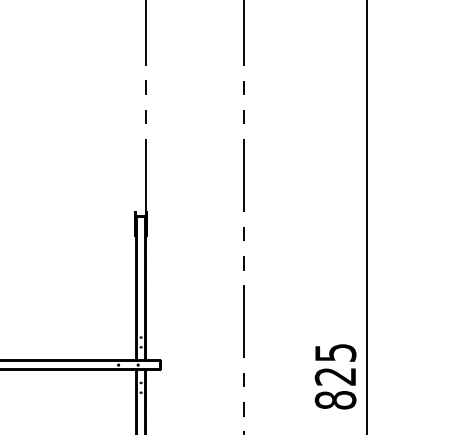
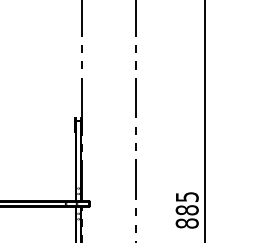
text: (334, 376) -> (186, 210), 825 -> 885

